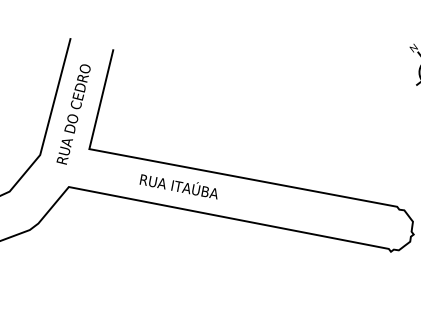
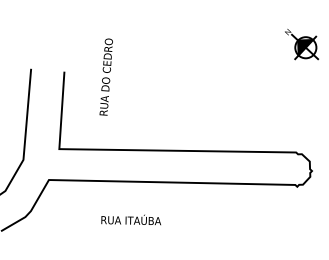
text: (72, 113) -> (105, 76), moved
text: (178, 185) -> (130, 219), moved

